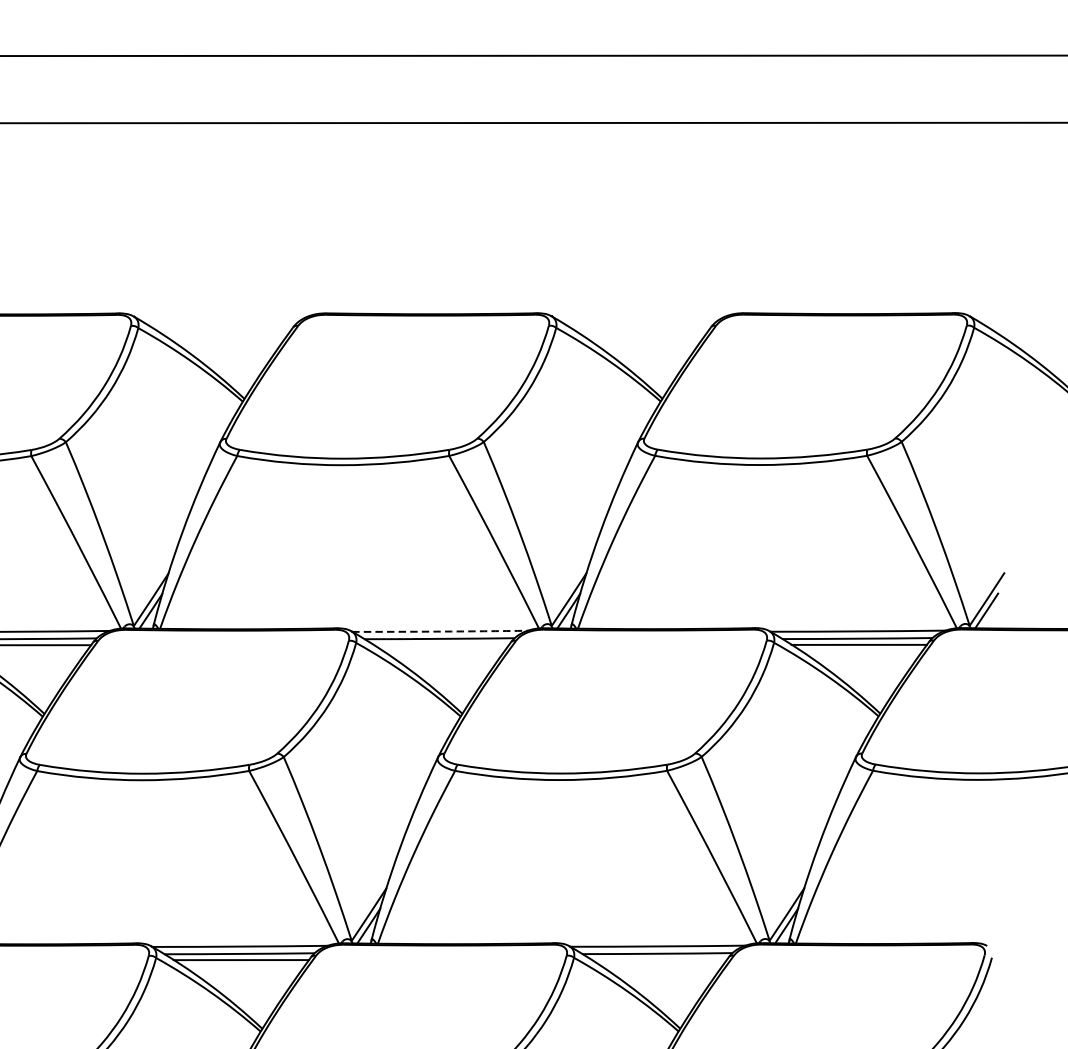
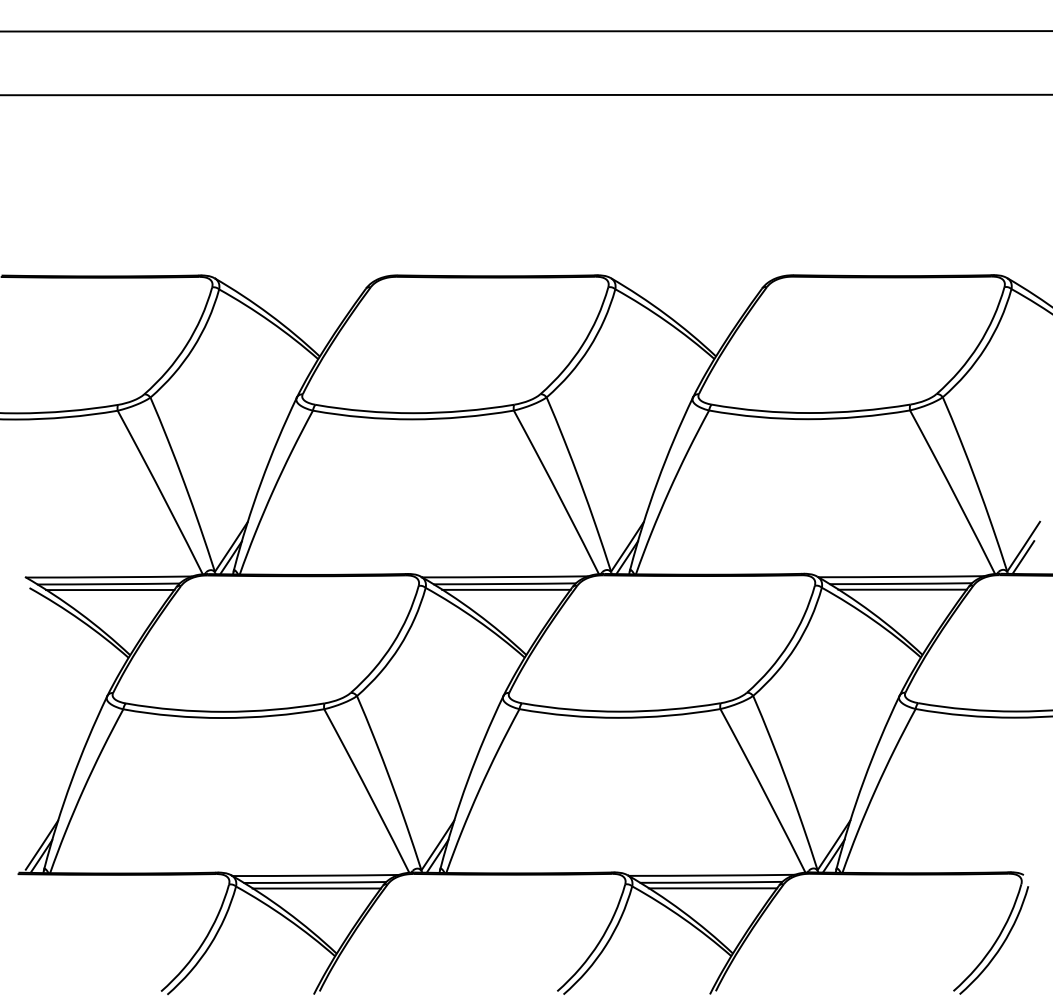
arc: (440, 632) -> (505, 577), dashed -> solid
line: (441, 644) -> (506, 589), added
line: (658, 960) -> (712, 888), added

